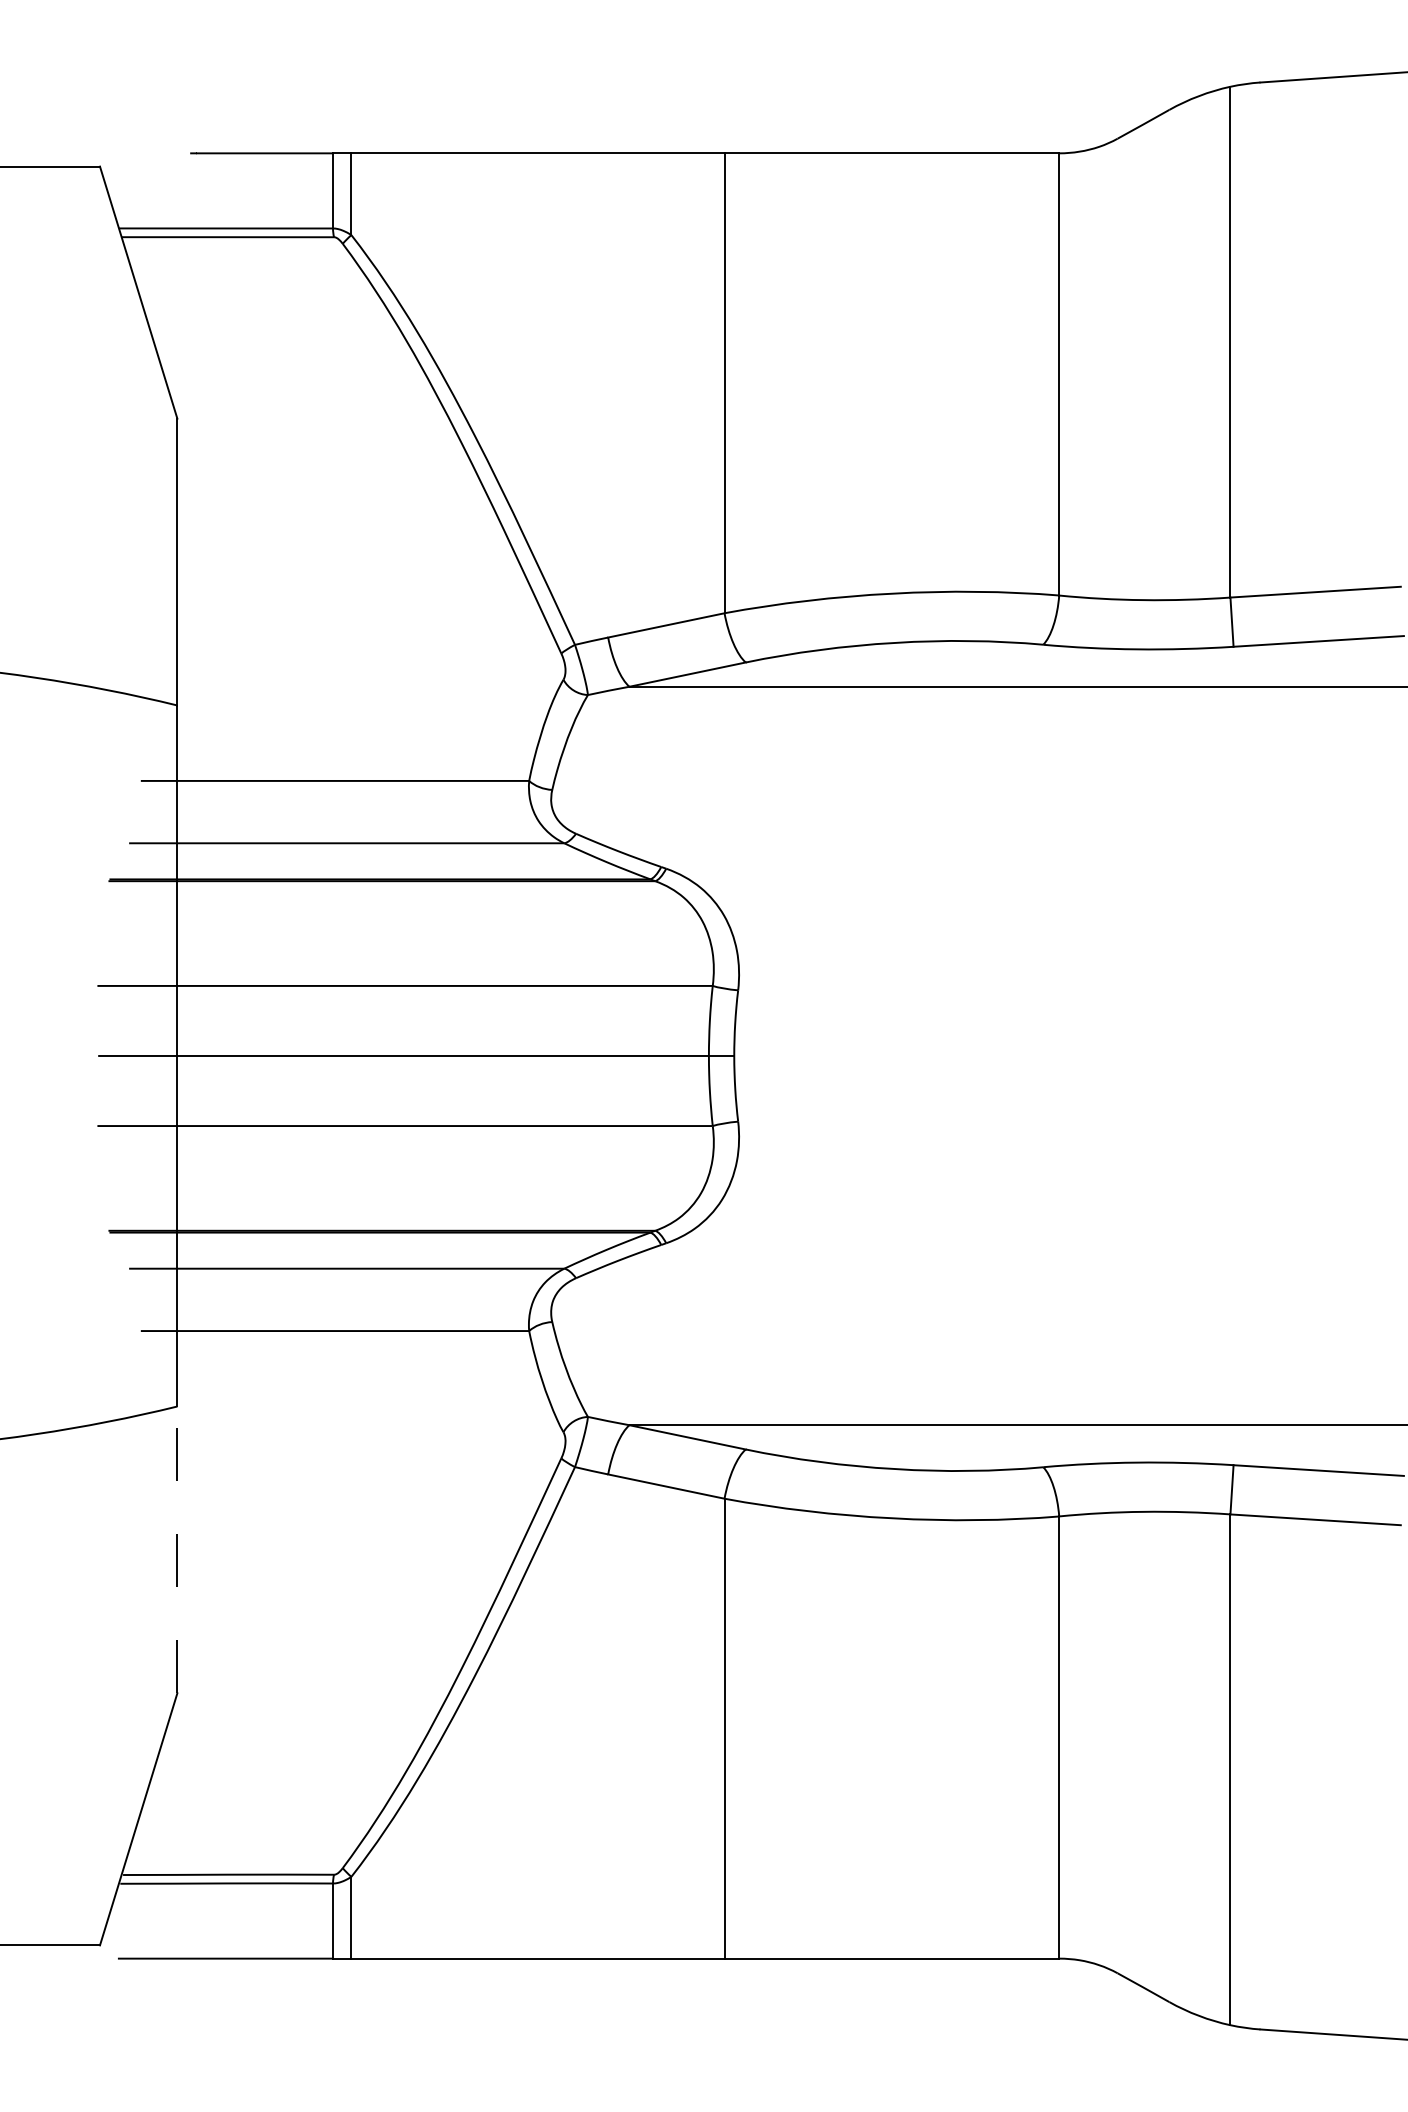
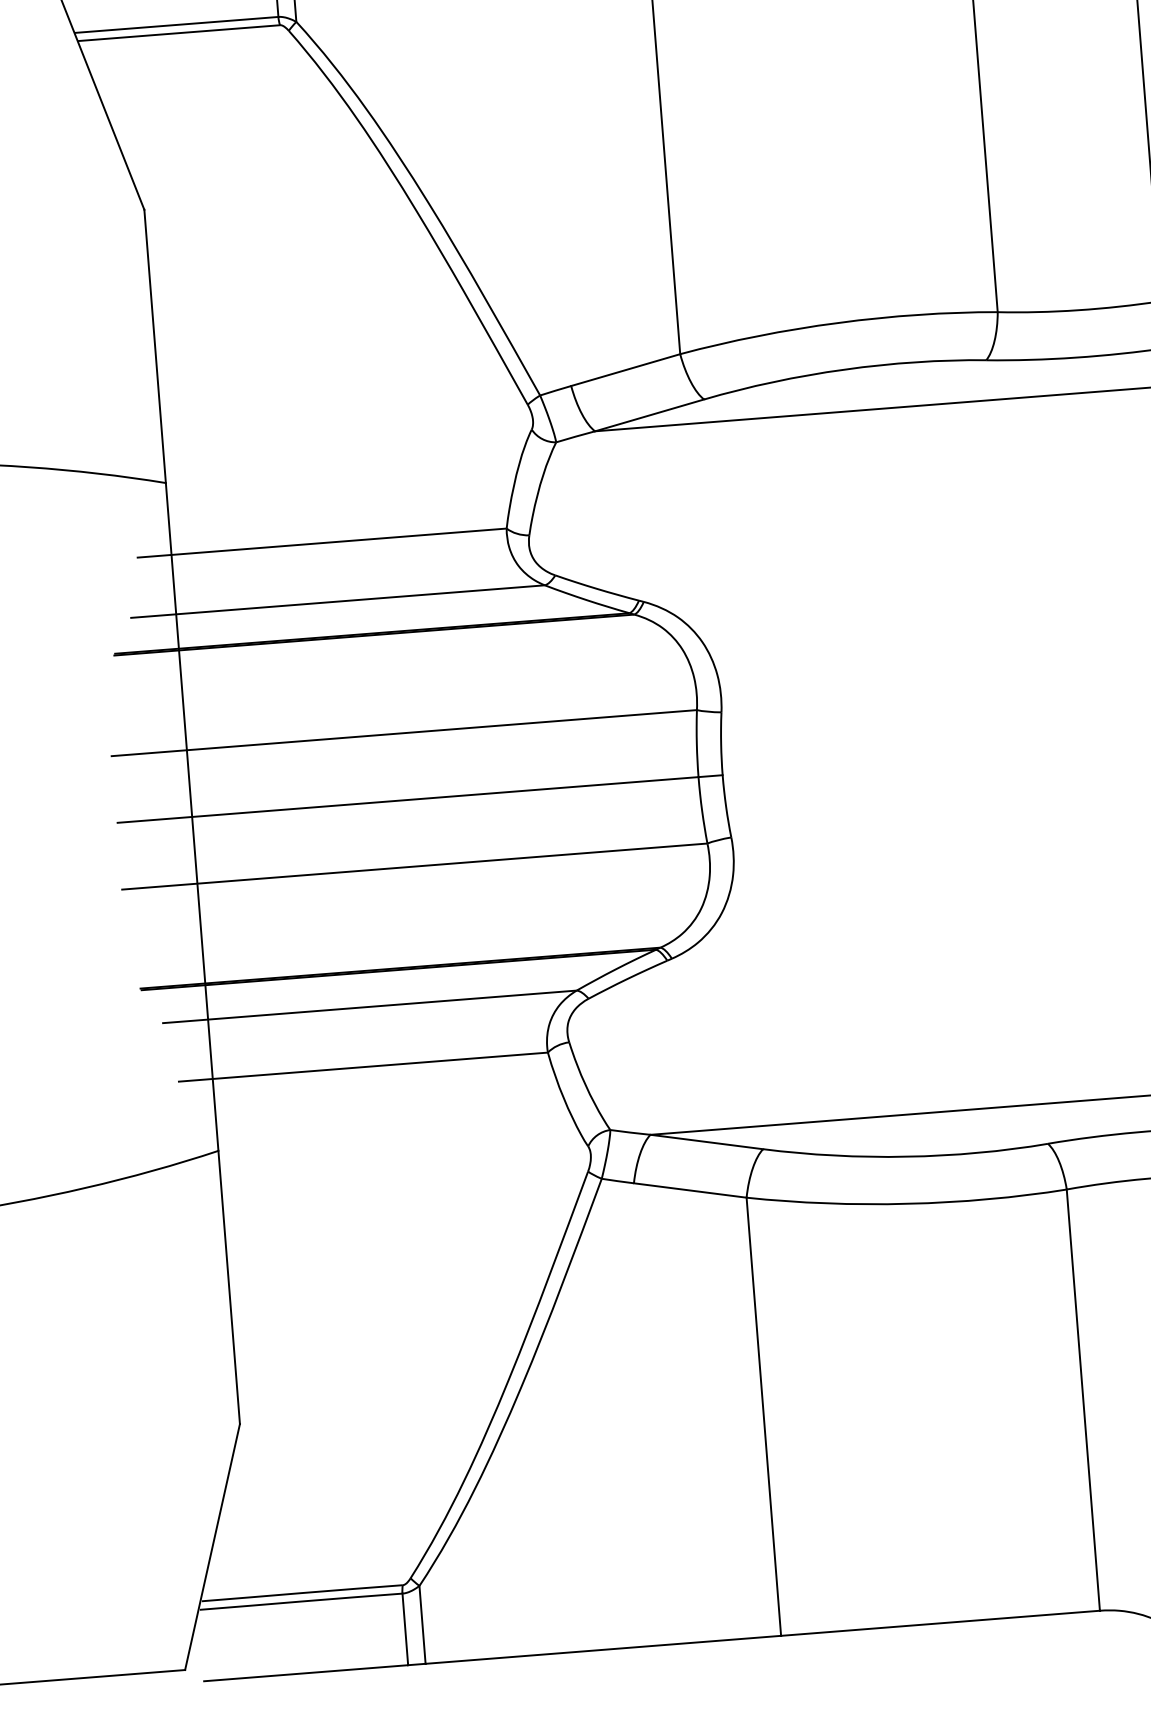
line: (177, 1549) -> (229, 1287), dashed -> solid

